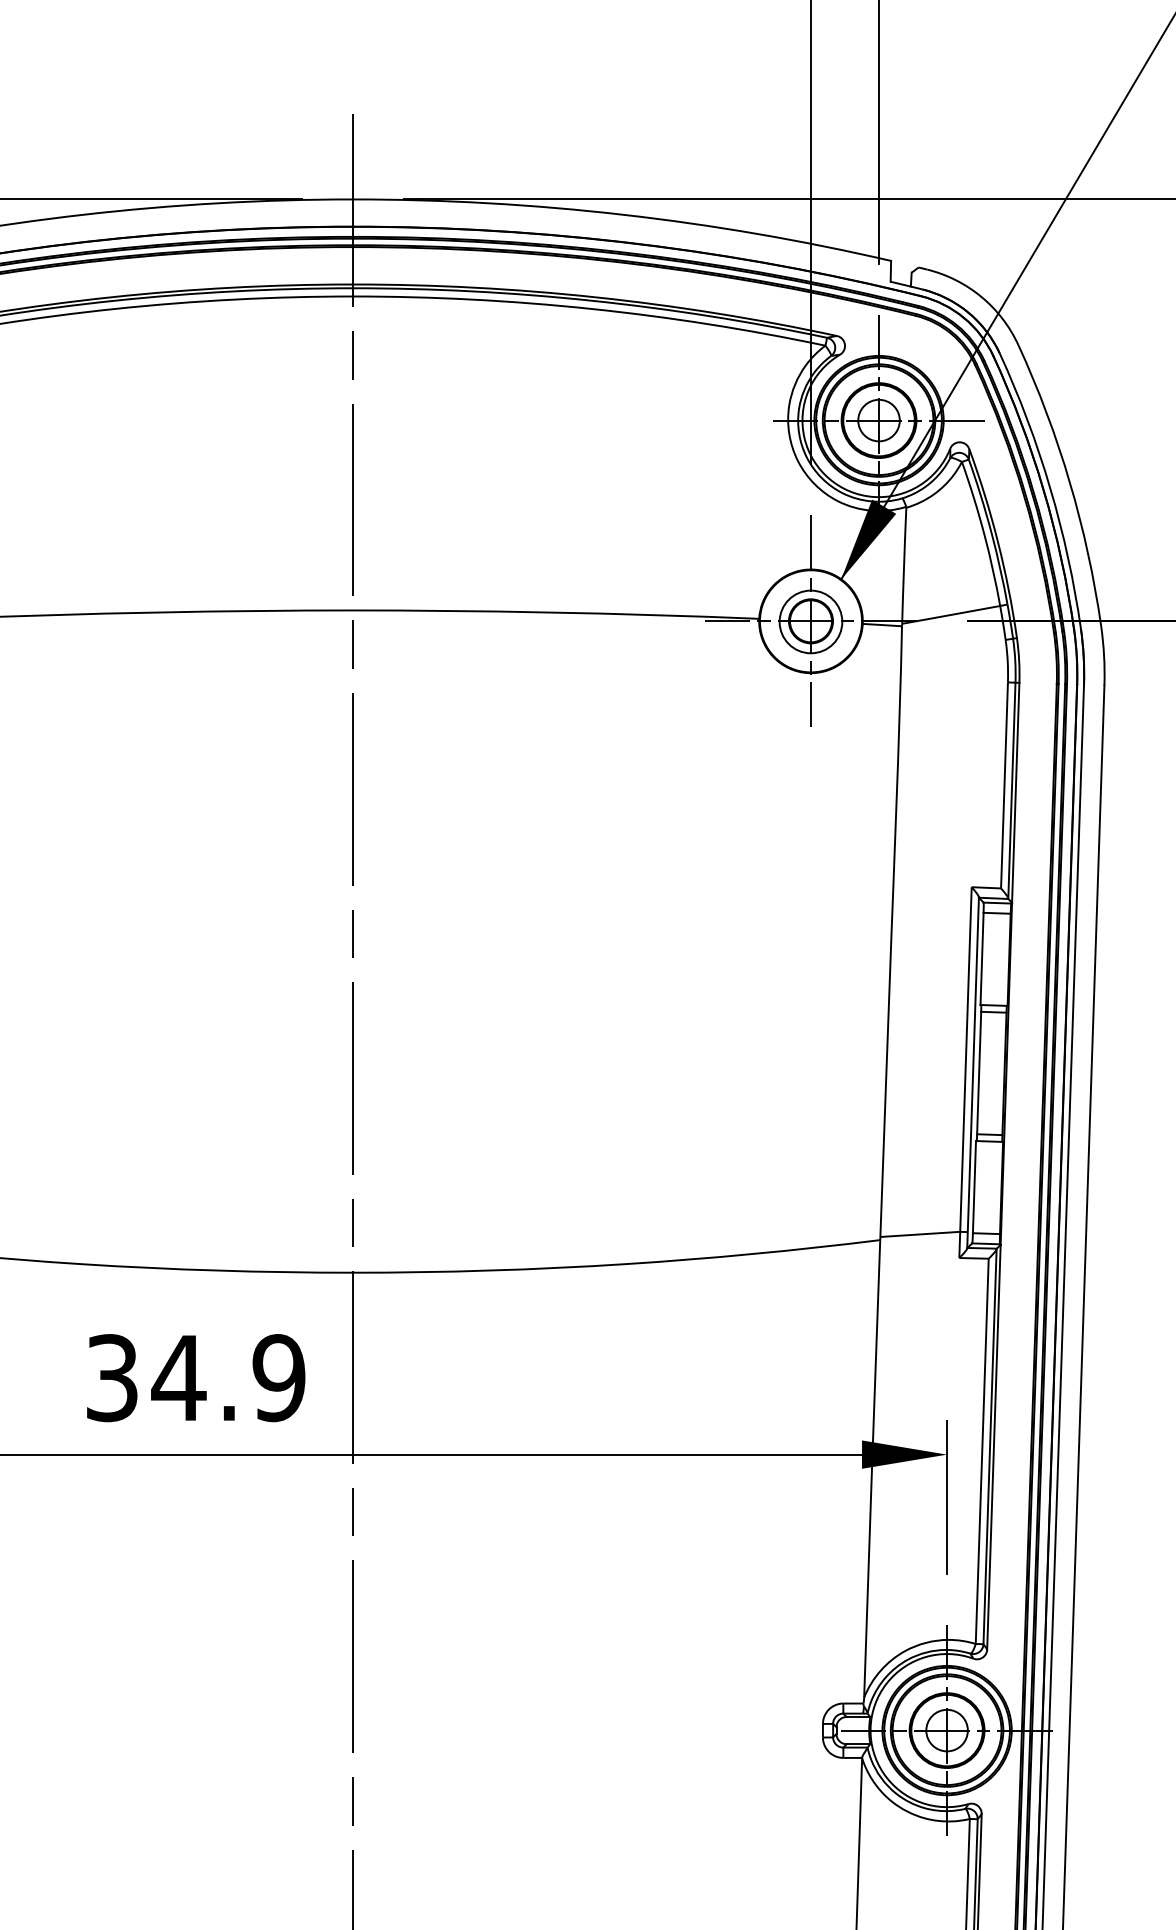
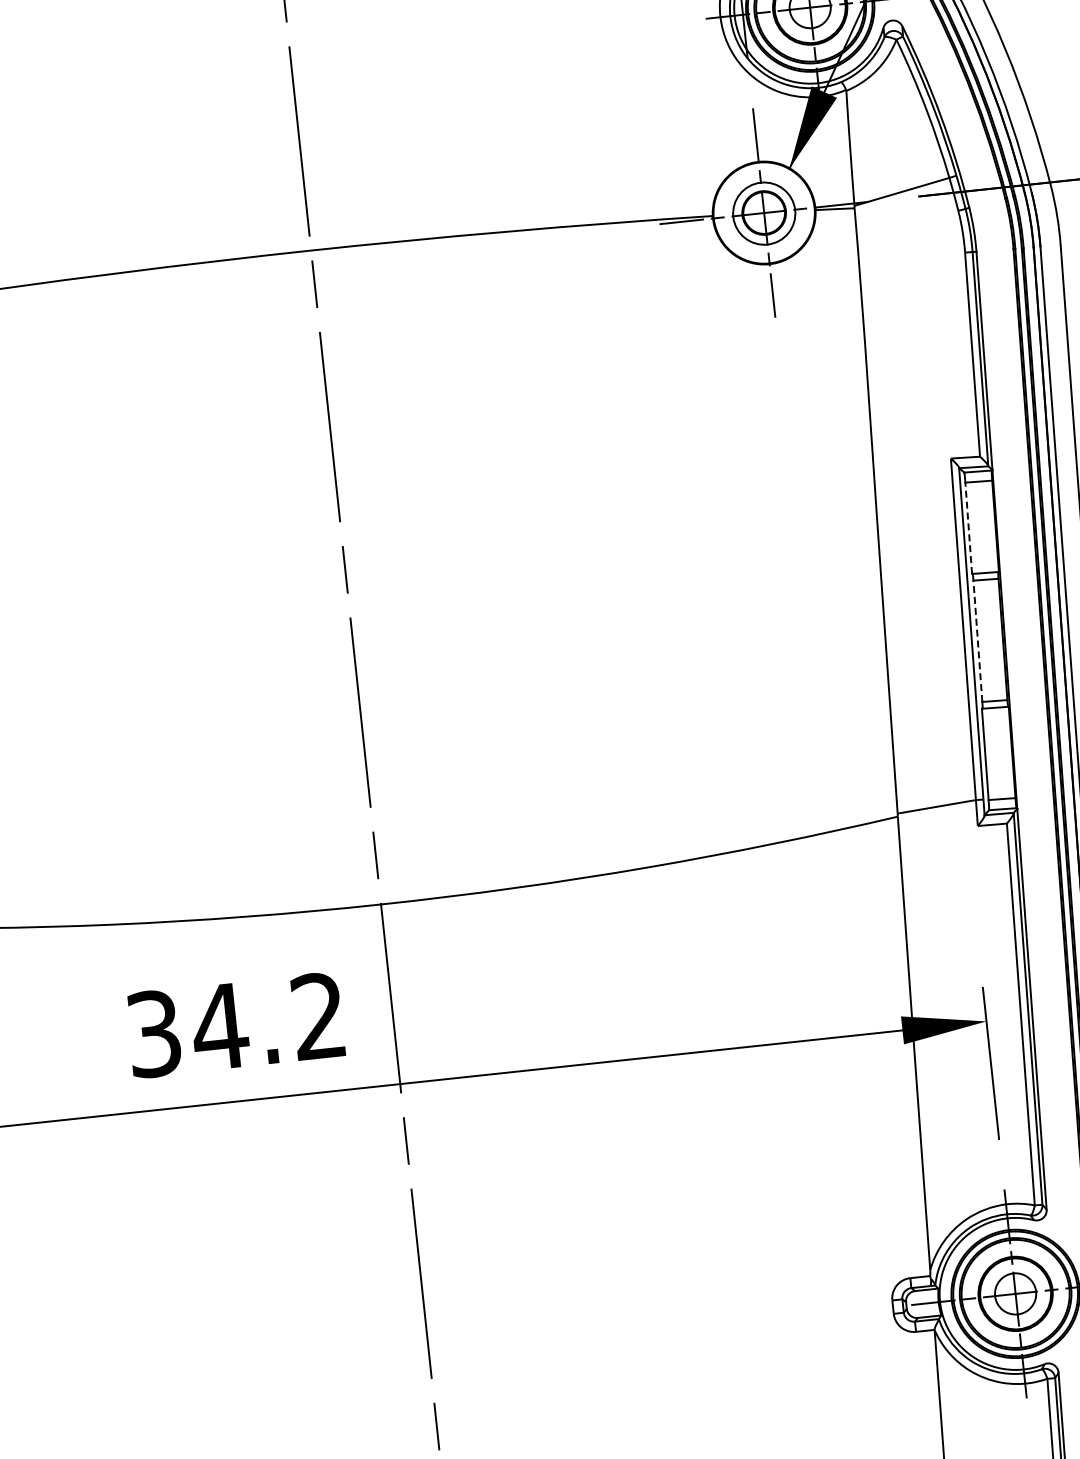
line: (982, 958) -> (969, 527), solid -> dashed
line: (979, 1072) -> (978, 640), solid -> dashed
text: (278, 1378) -> (318, 1016), 34.9 -> 34.2

